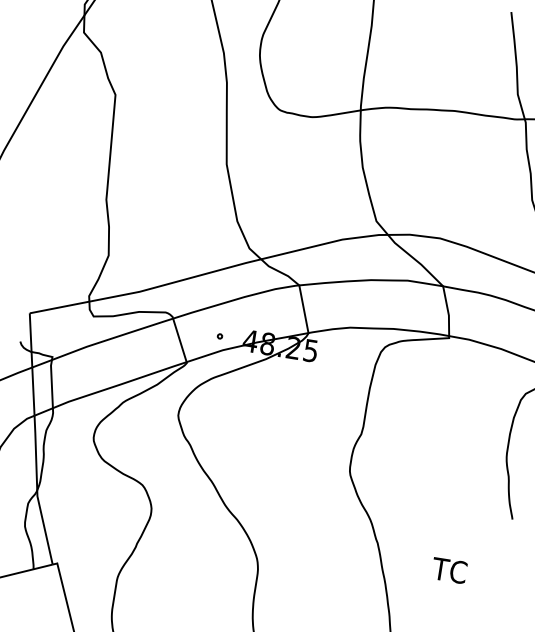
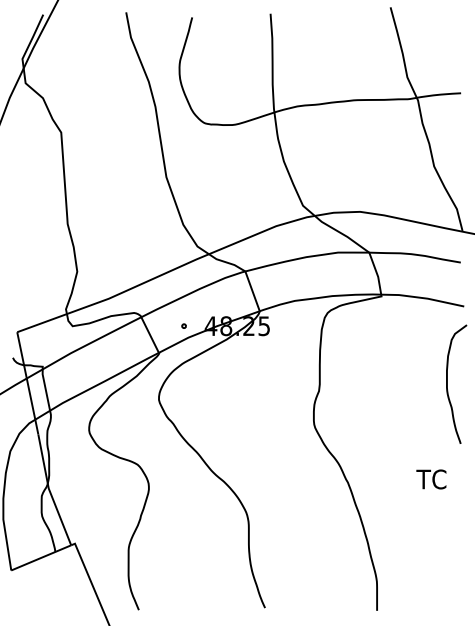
text: (449, 570) -> (431, 479), moved

